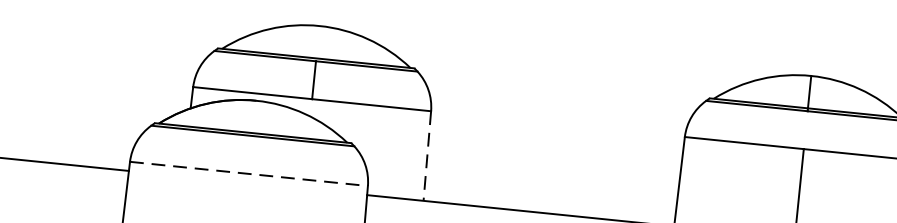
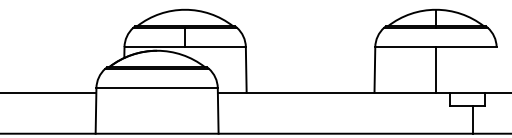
line: (427, 155) -> (246, 69), dashed -> solid
line: (249, 174) -> (157, 88), dashed -> solid

